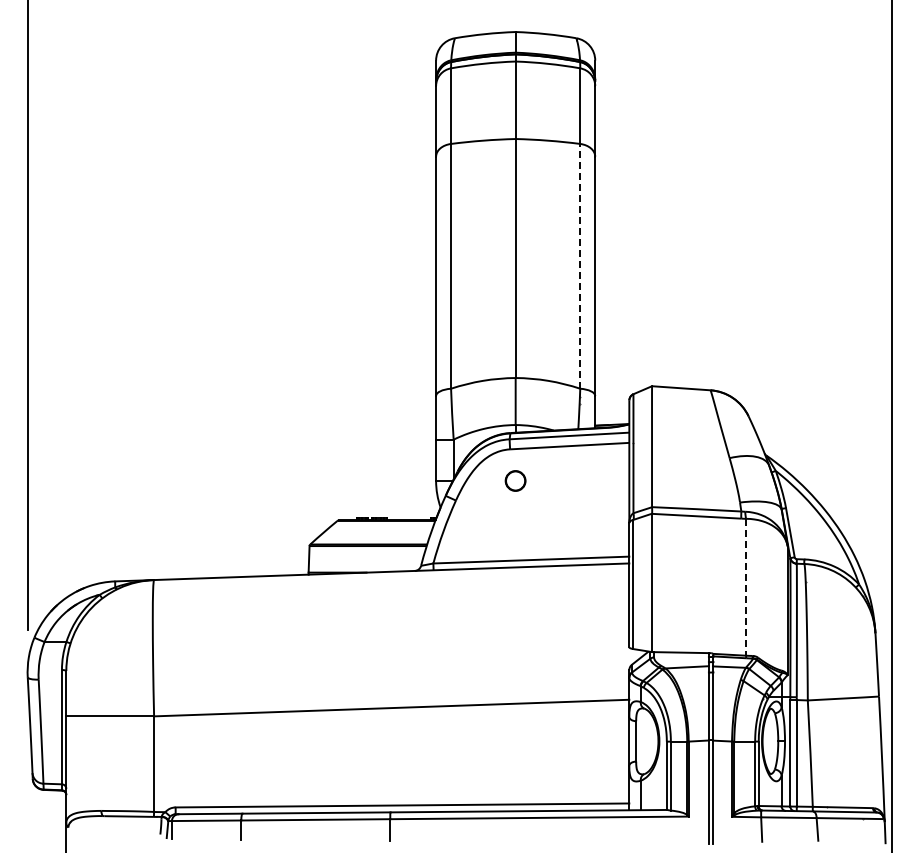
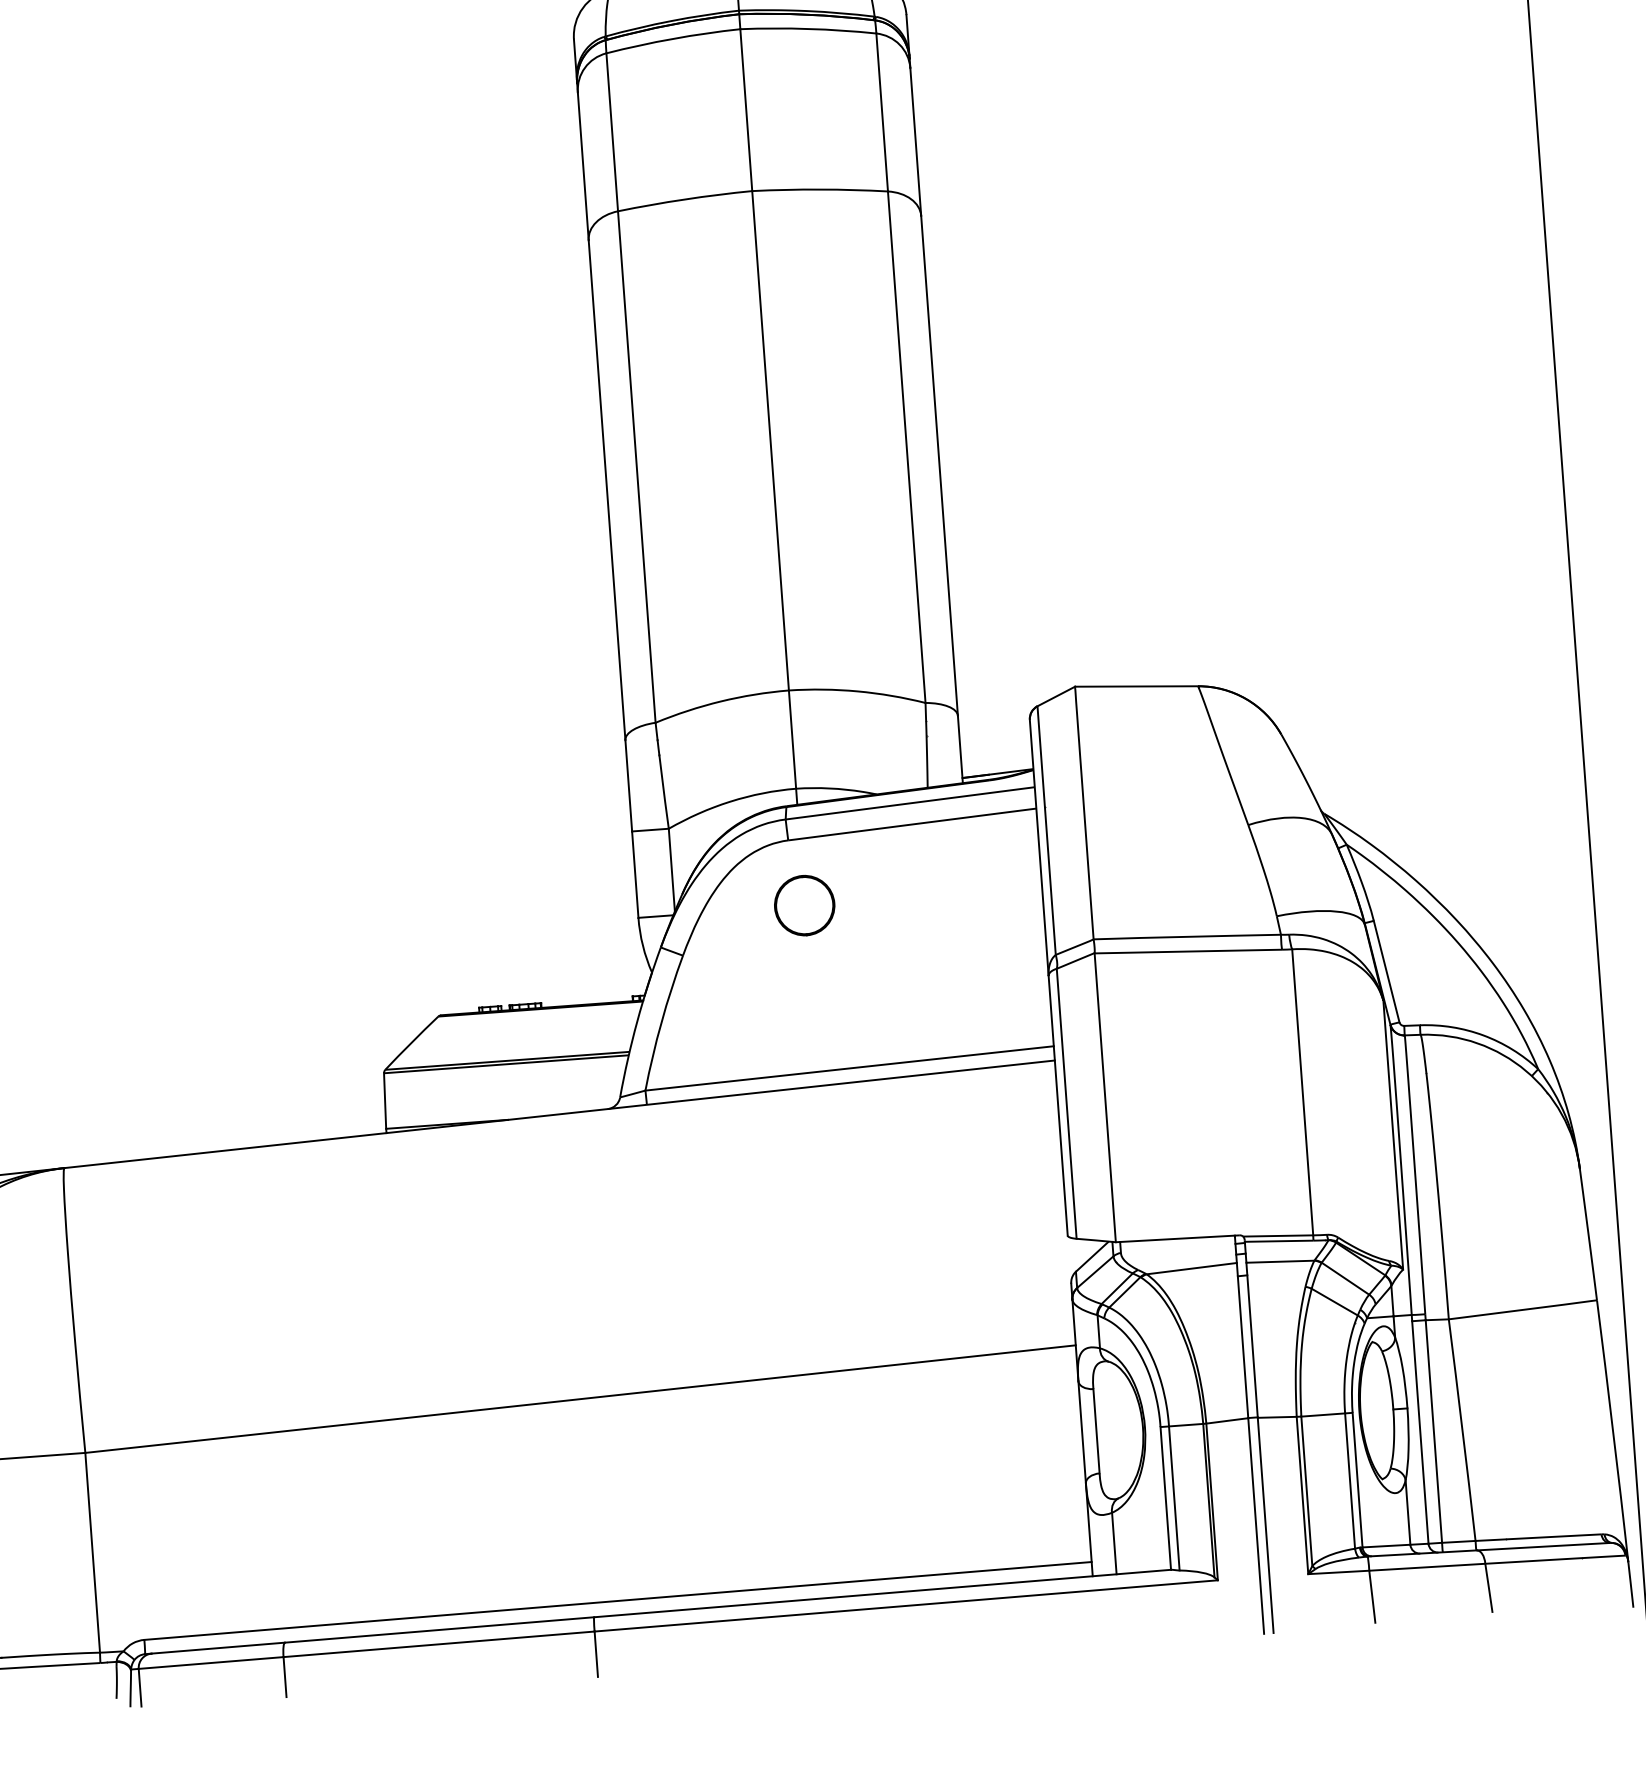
line: (580, 265) -> (907, 445), dashed -> solid
part: (515, 480) -> (804, 904), size x1.43
line: (746, 587) -> (1303, 1092), dashed -> solid

